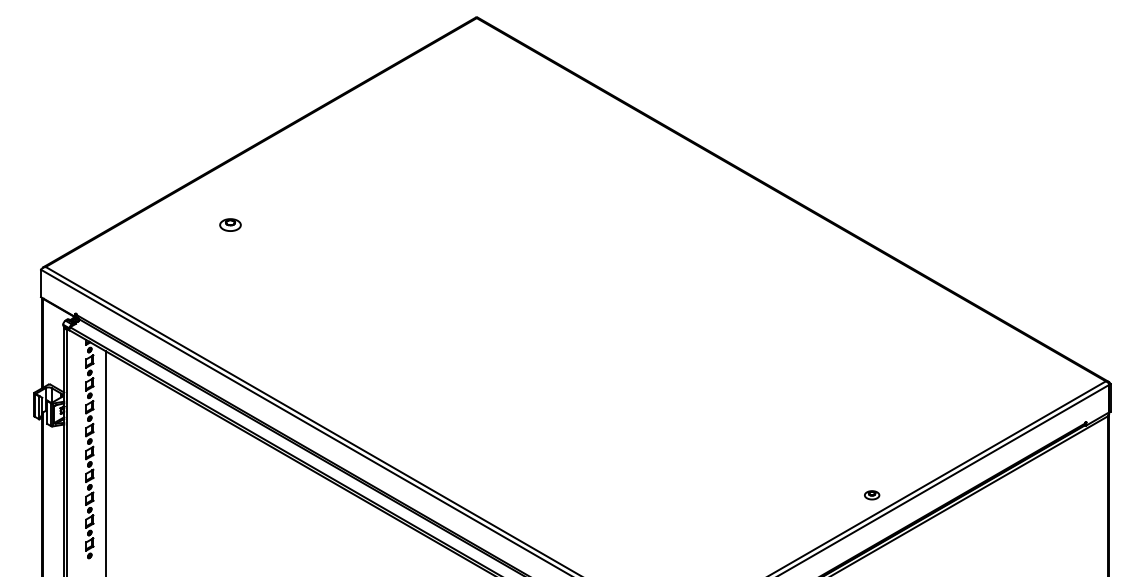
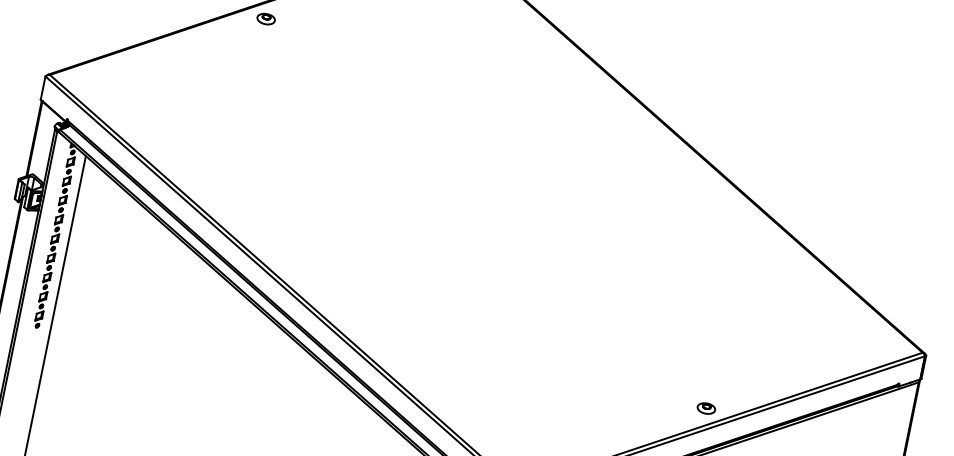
part: (230, 224) -> (266, 18), moved
part: (871, 495) -> (705, 408), size x1.43

